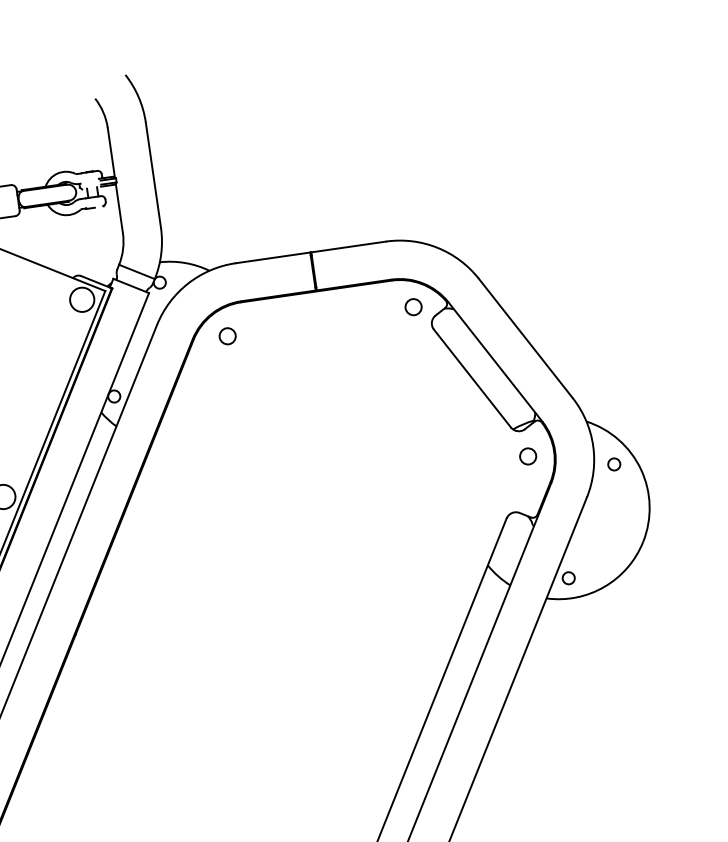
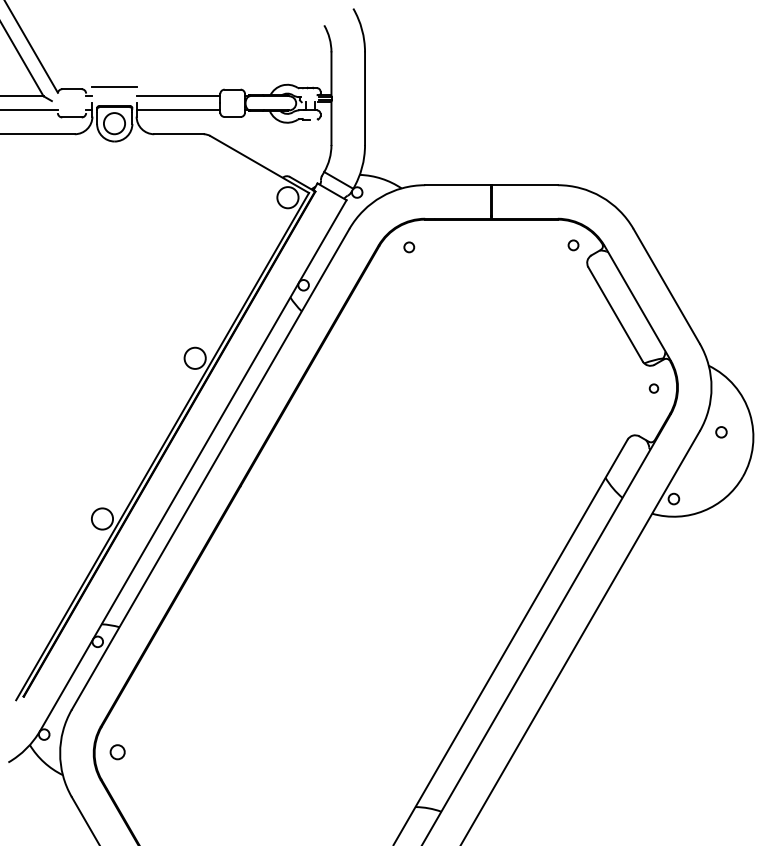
circle: (413, 307) -> (573, 245), size x0.7
circle: (228, 336) -> (409, 247), size x0.7
circle: (527, 456) -> (653, 388), size x0.6
circle: (614, 464) -> (721, 432), moved

